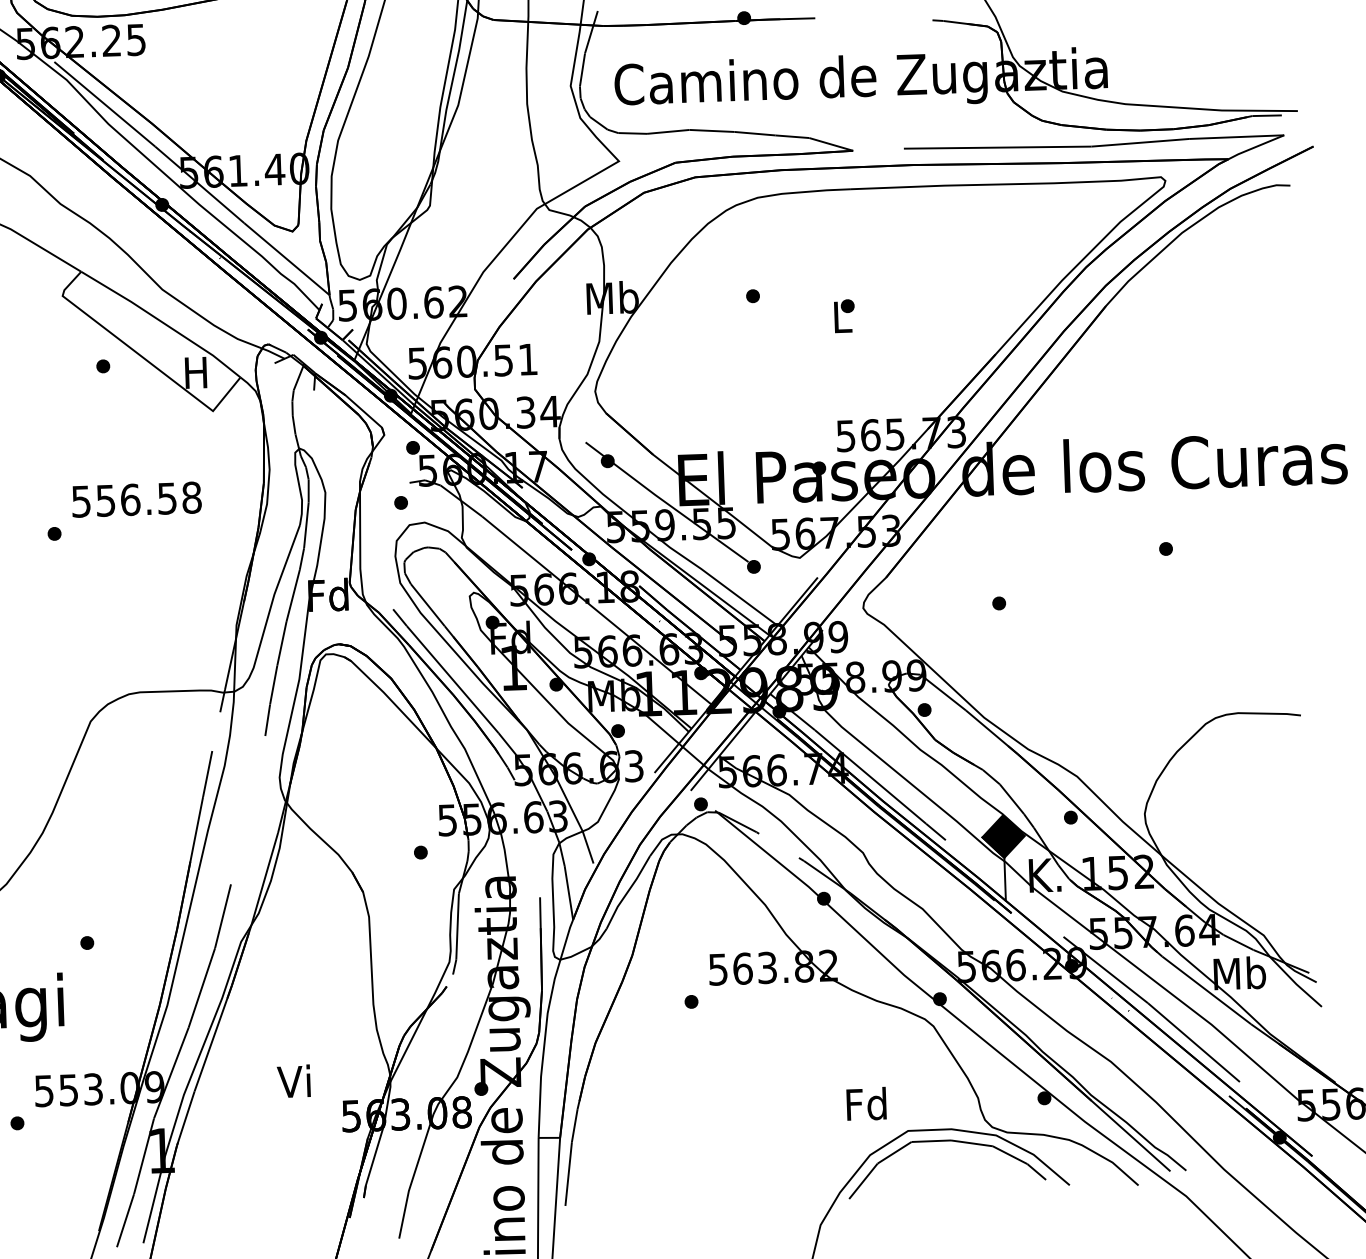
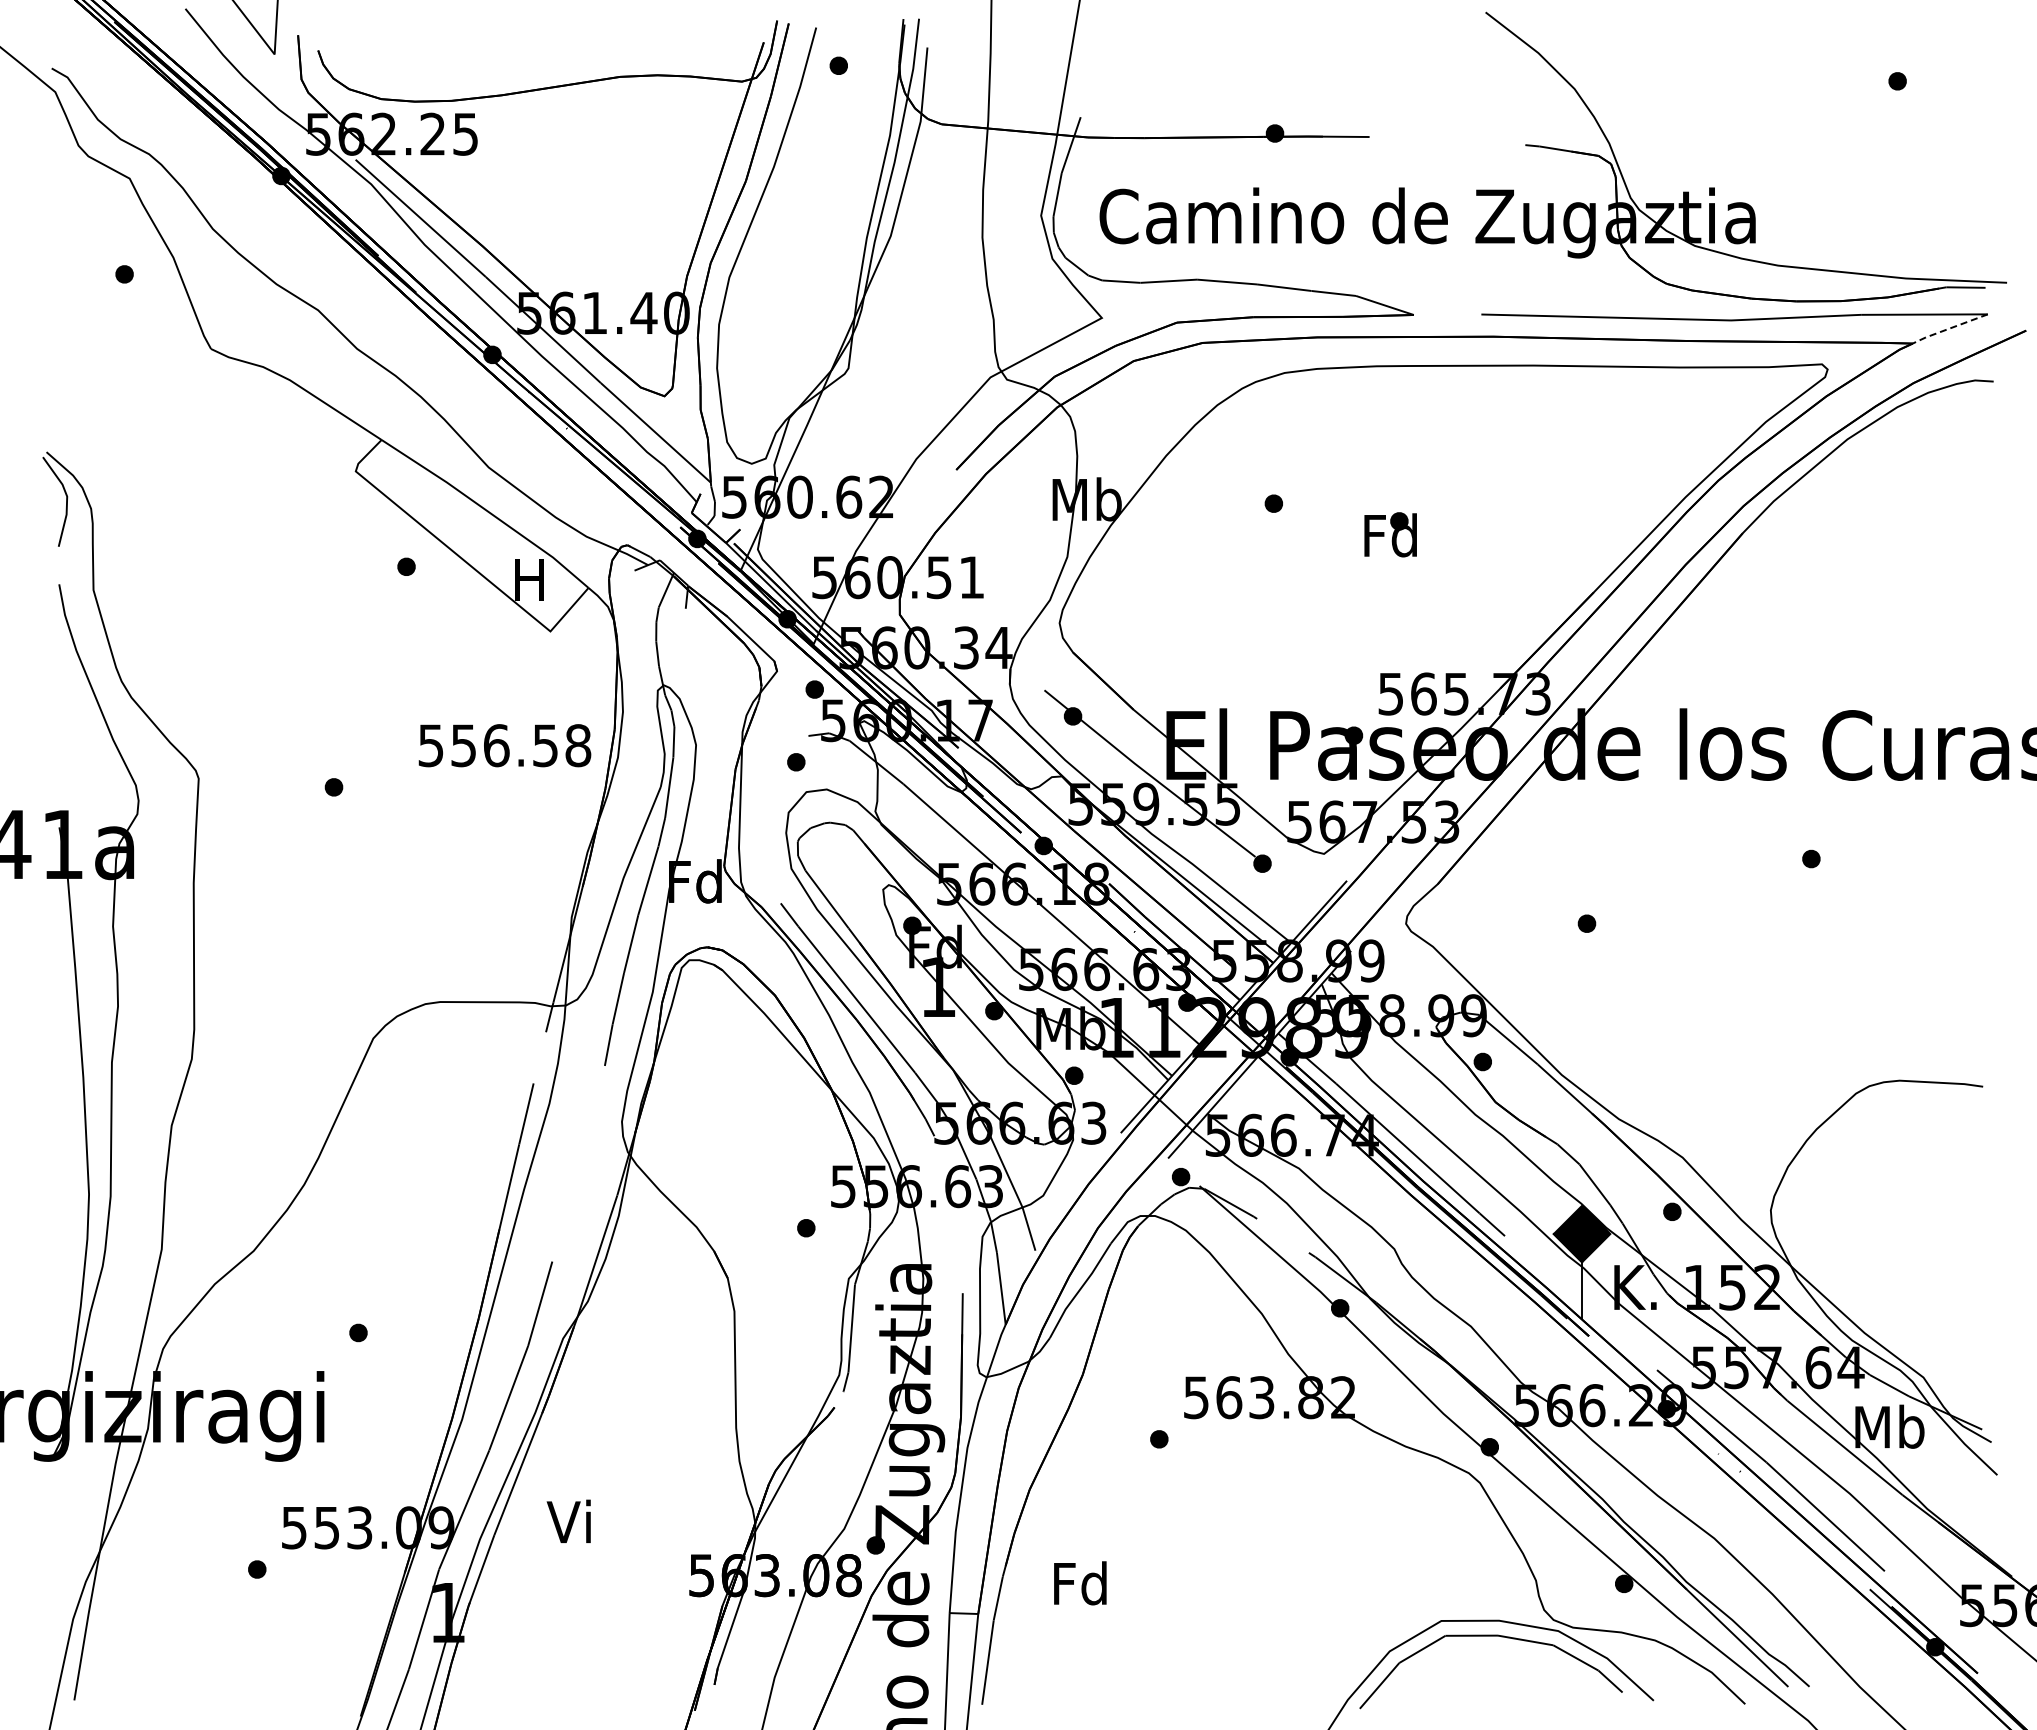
line: (1255, 146) -> (1949, 328), solid -> dashed
text: (841, 317) -> (1390, 535), L -> Fd
text: (136, 499) -> (504, 745), moved
text: (293, 1080) -> (568, 1520), moved
text: (866, 1104) -> (1080, 1583), moved

